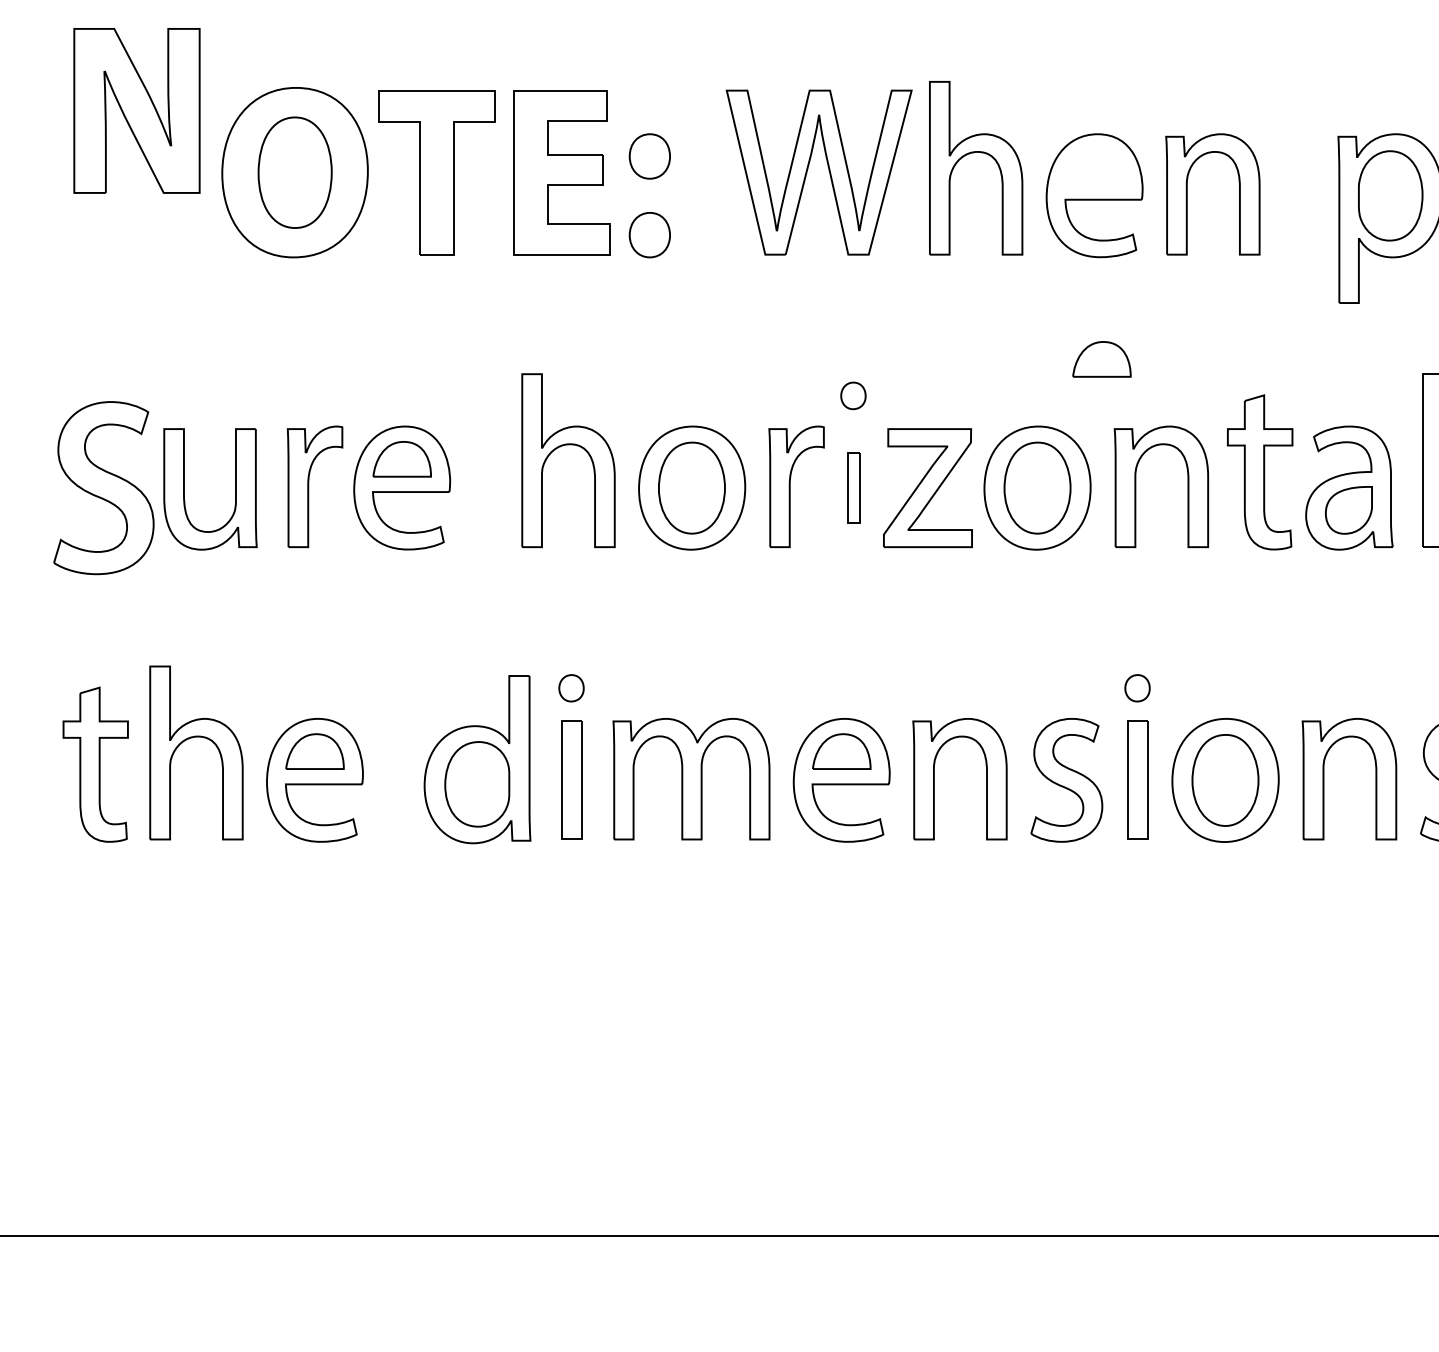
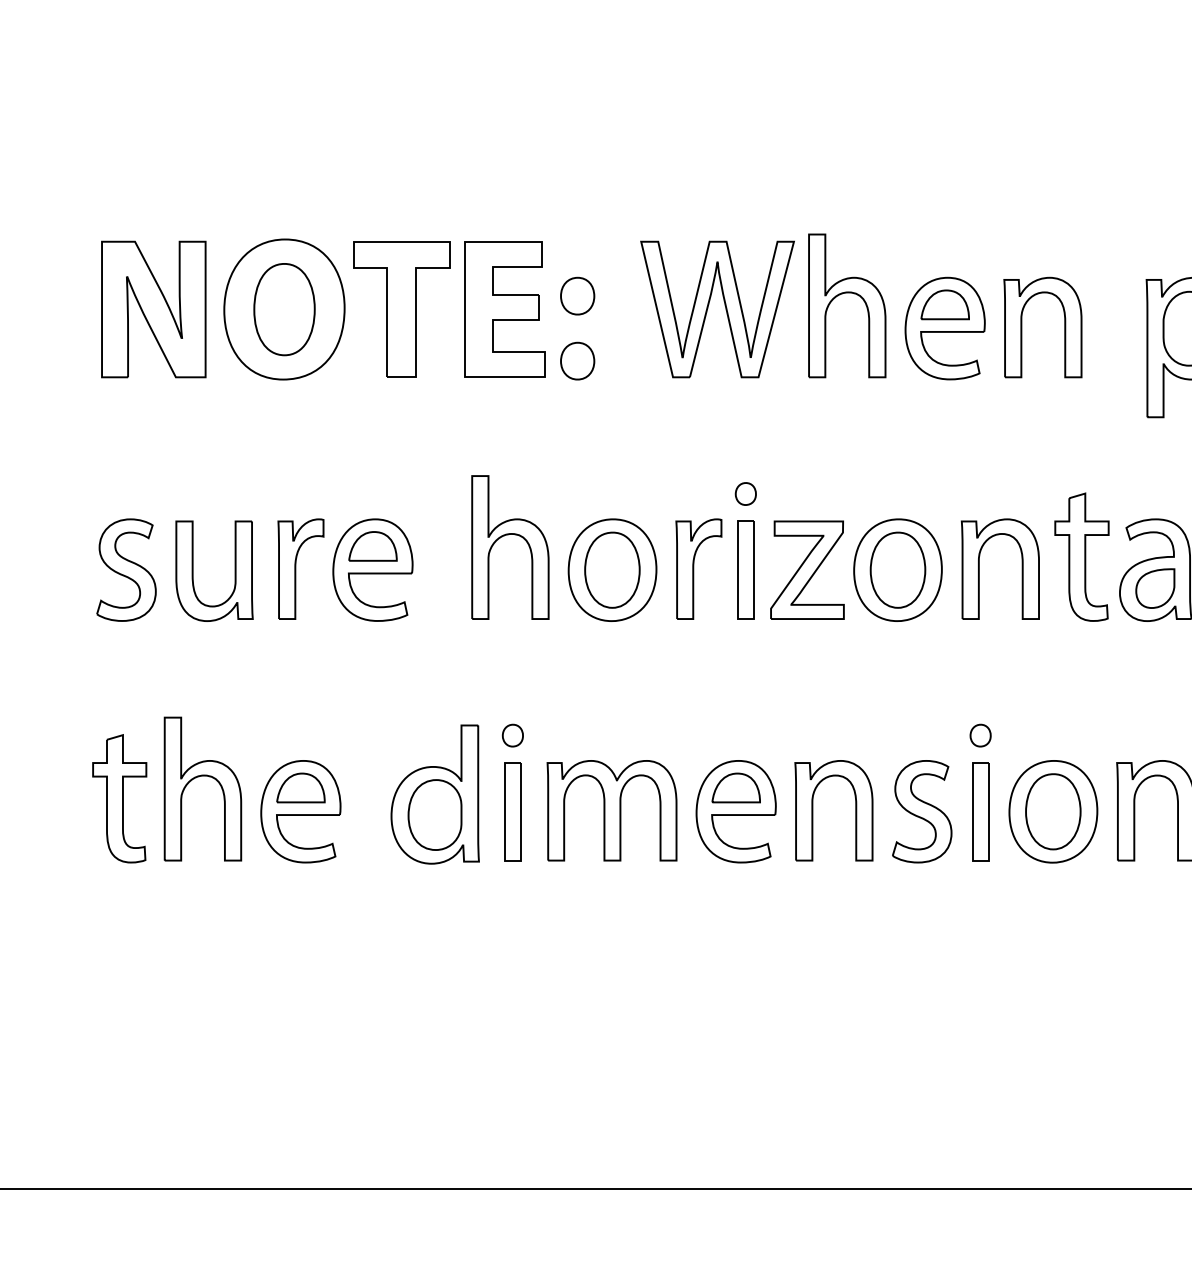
part: (136, 110) -> (153, 309), moved
part: (1101, 358) -> (944, 304), moved
part: (103, 487) -> (126, 569), size x0.71
part: (852, 487) -> (745, 569), size x1.67

